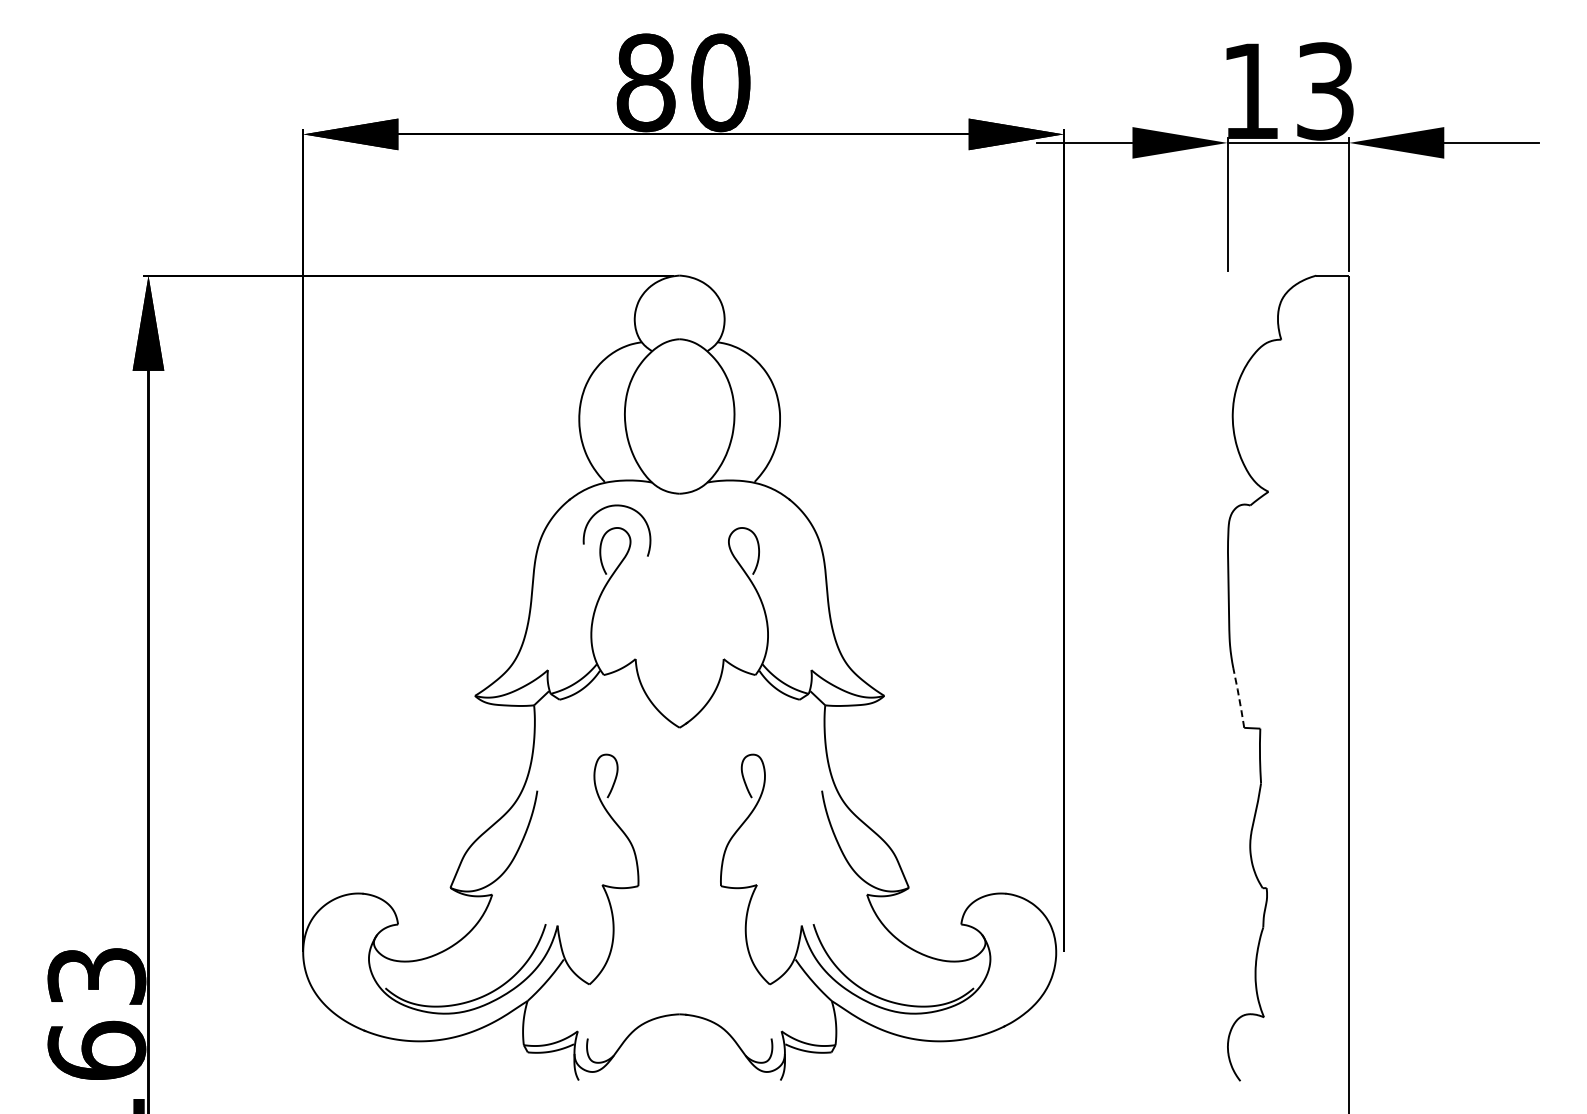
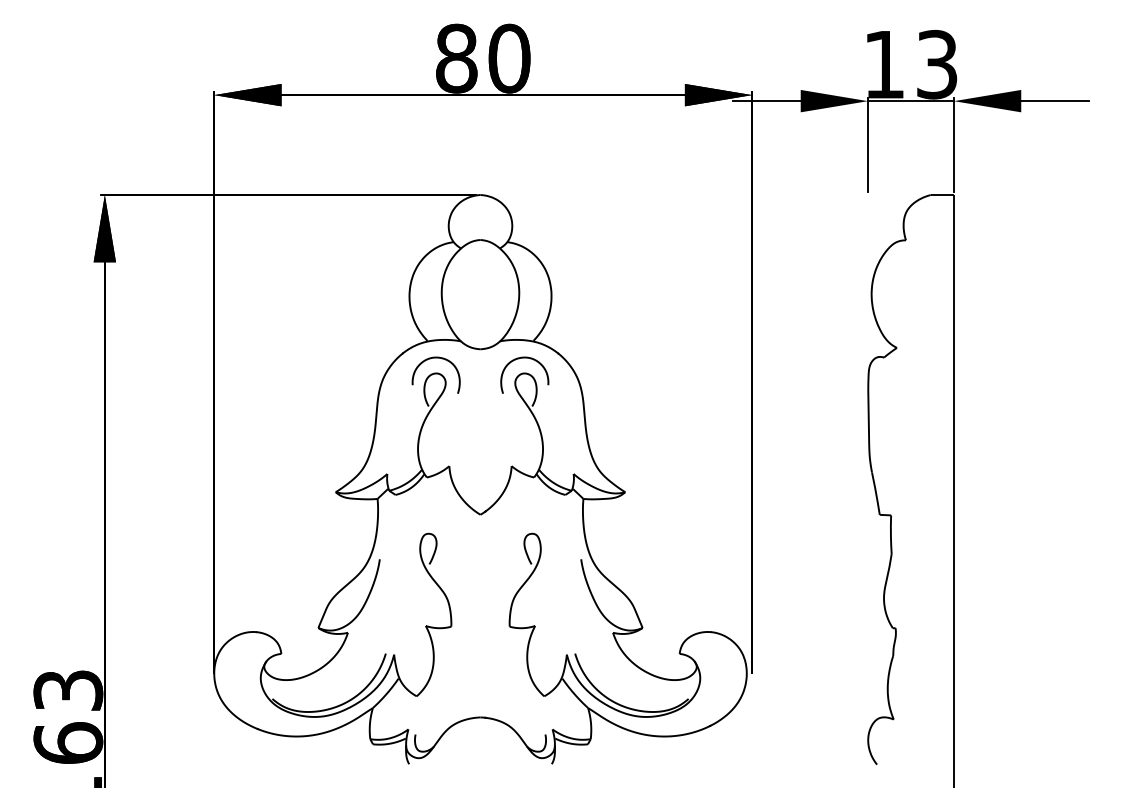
curve: (742, 506) -> (524, 358), added
line: (1239, 697) -> (876, 493), dashed -> solid

